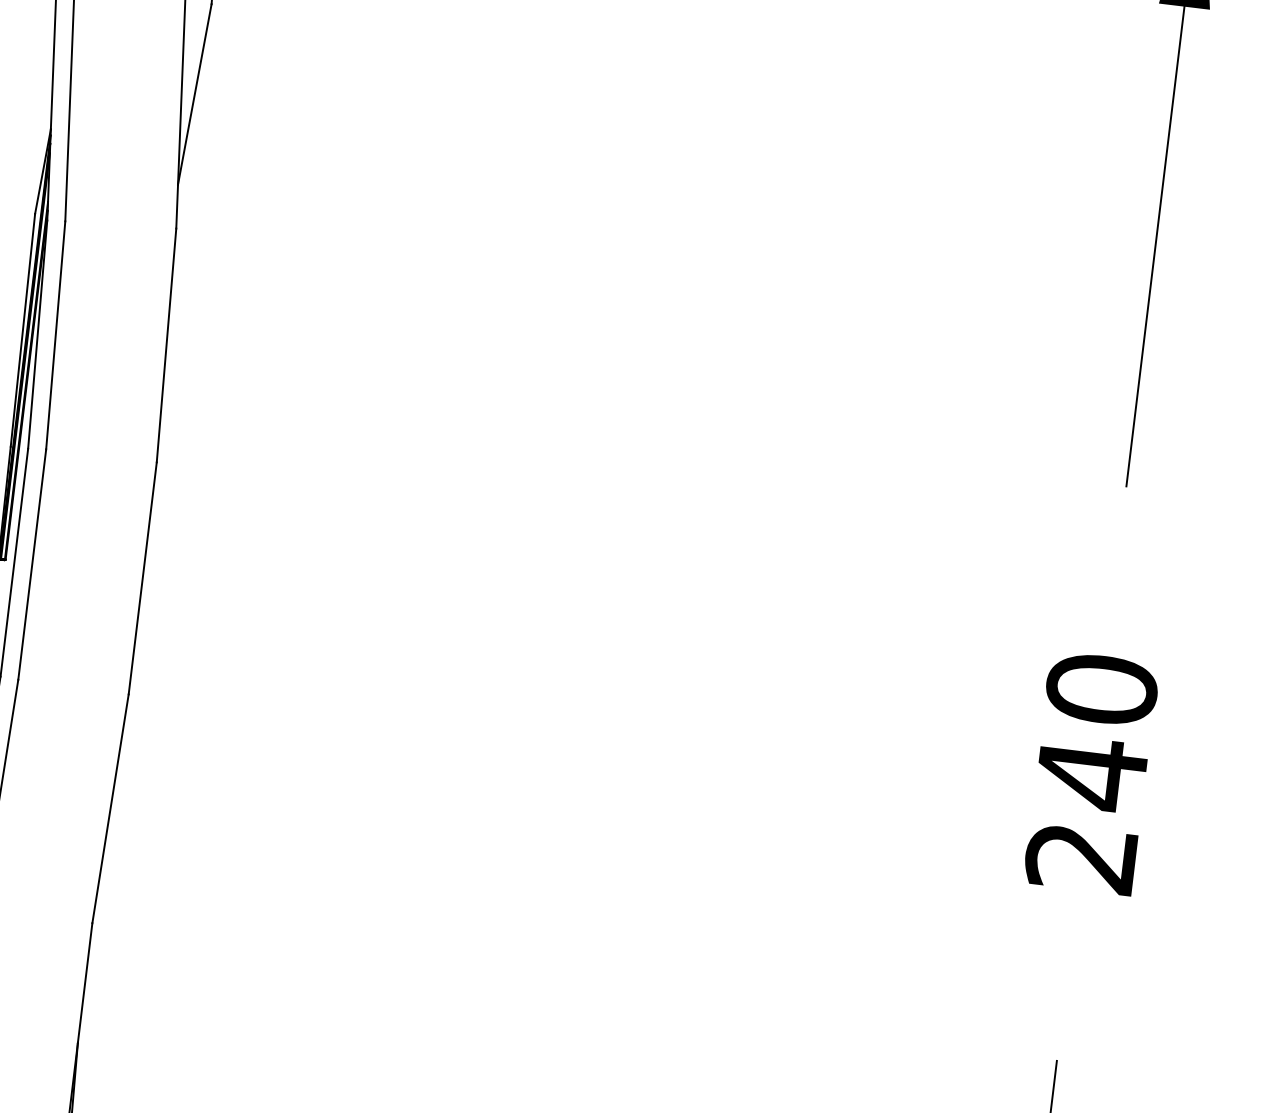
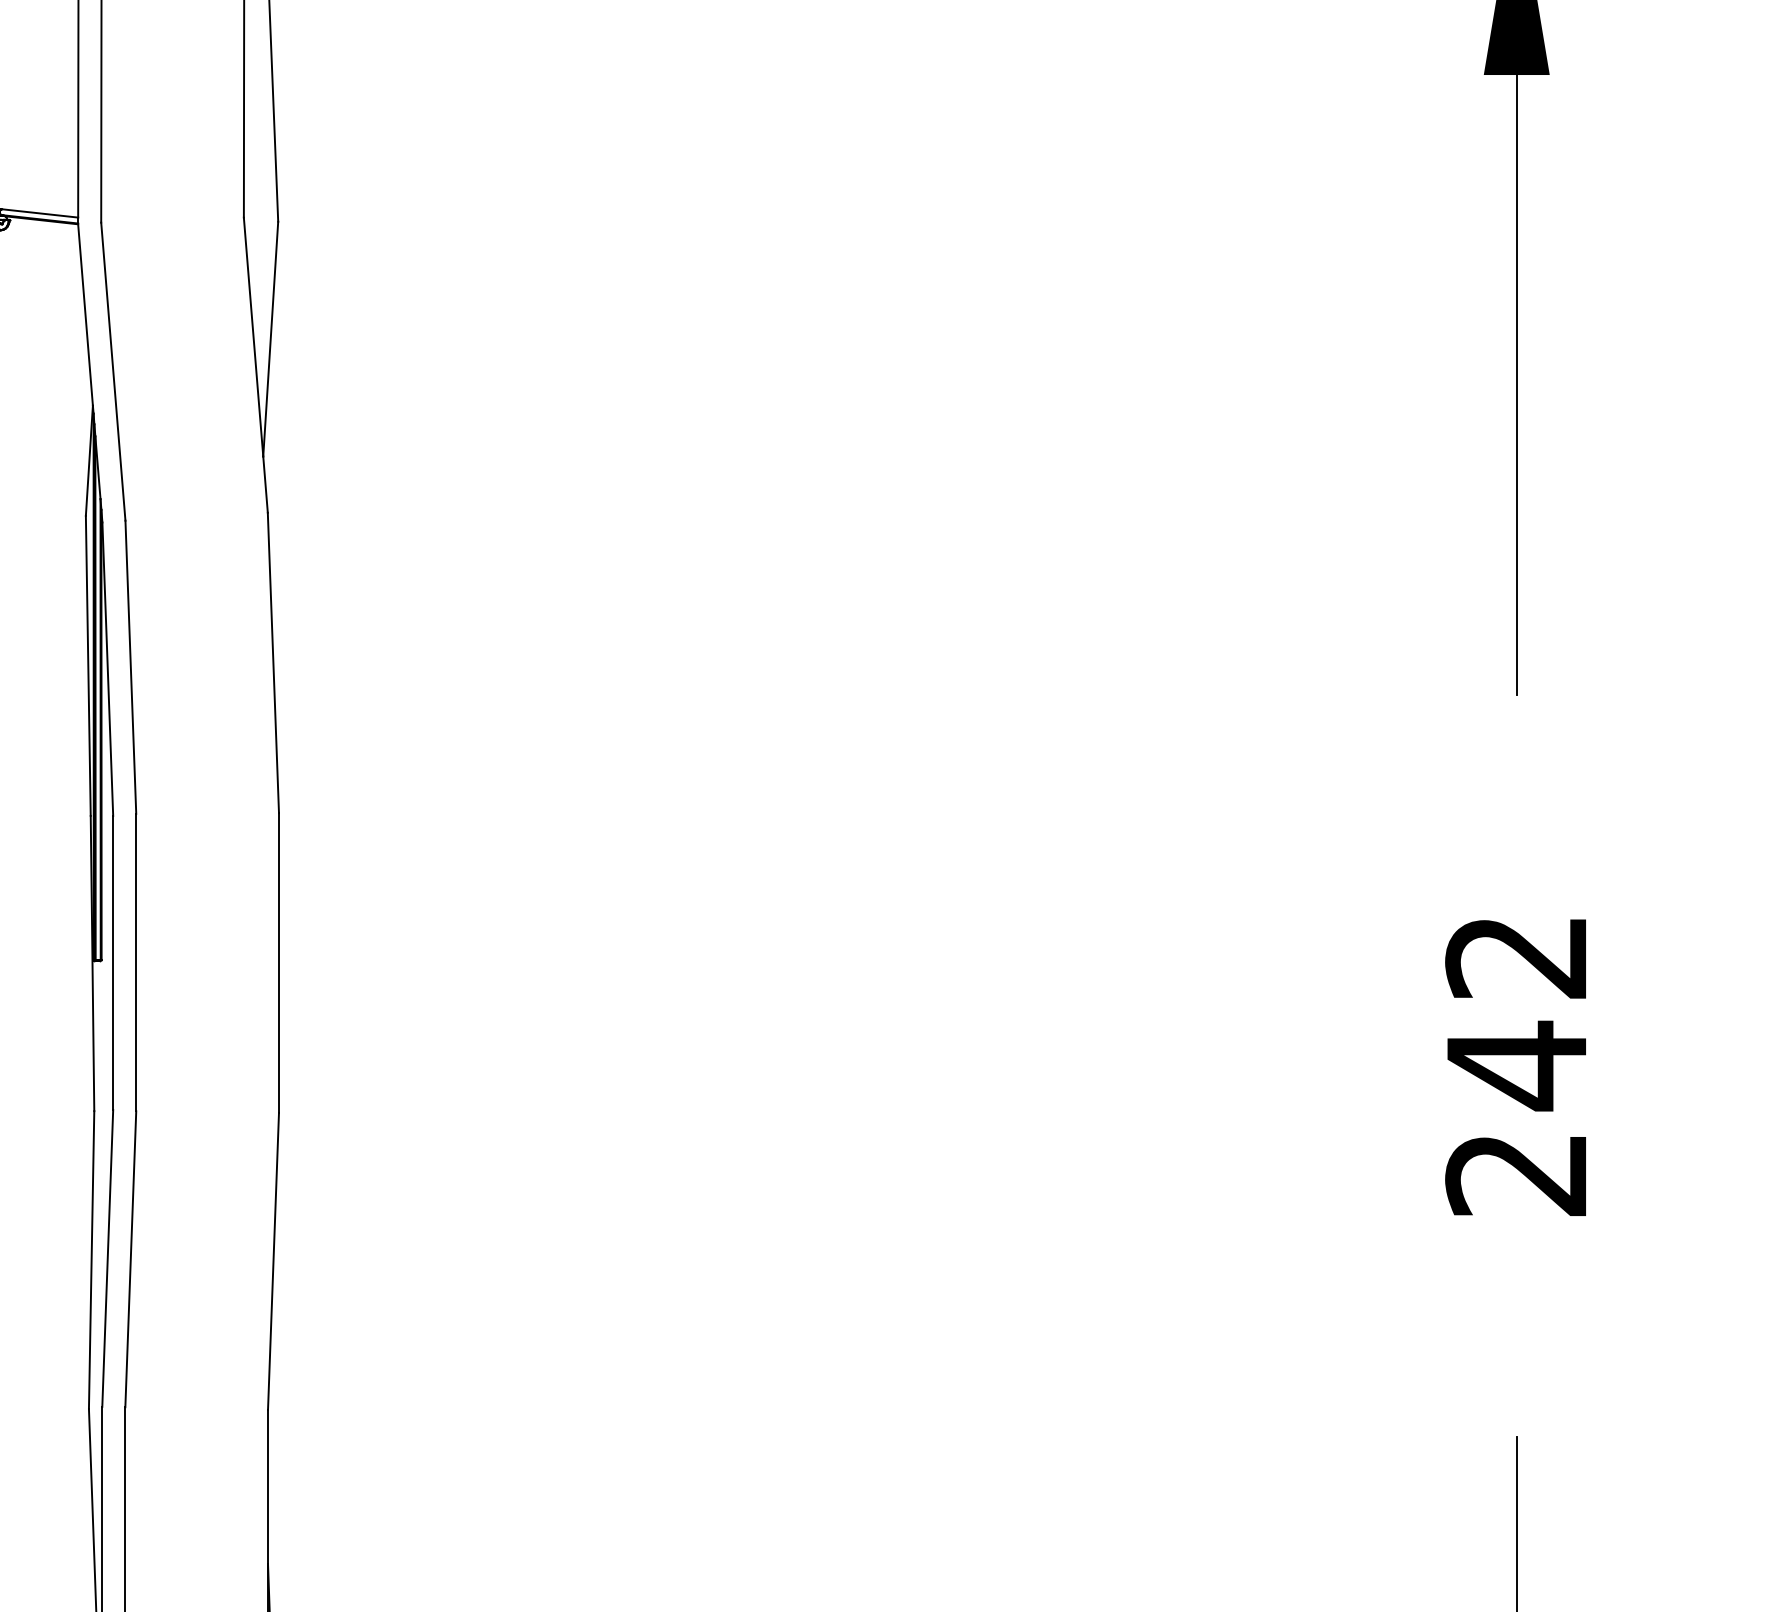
text: (1101, 689) -> (1516, 956), 240 -> 242

